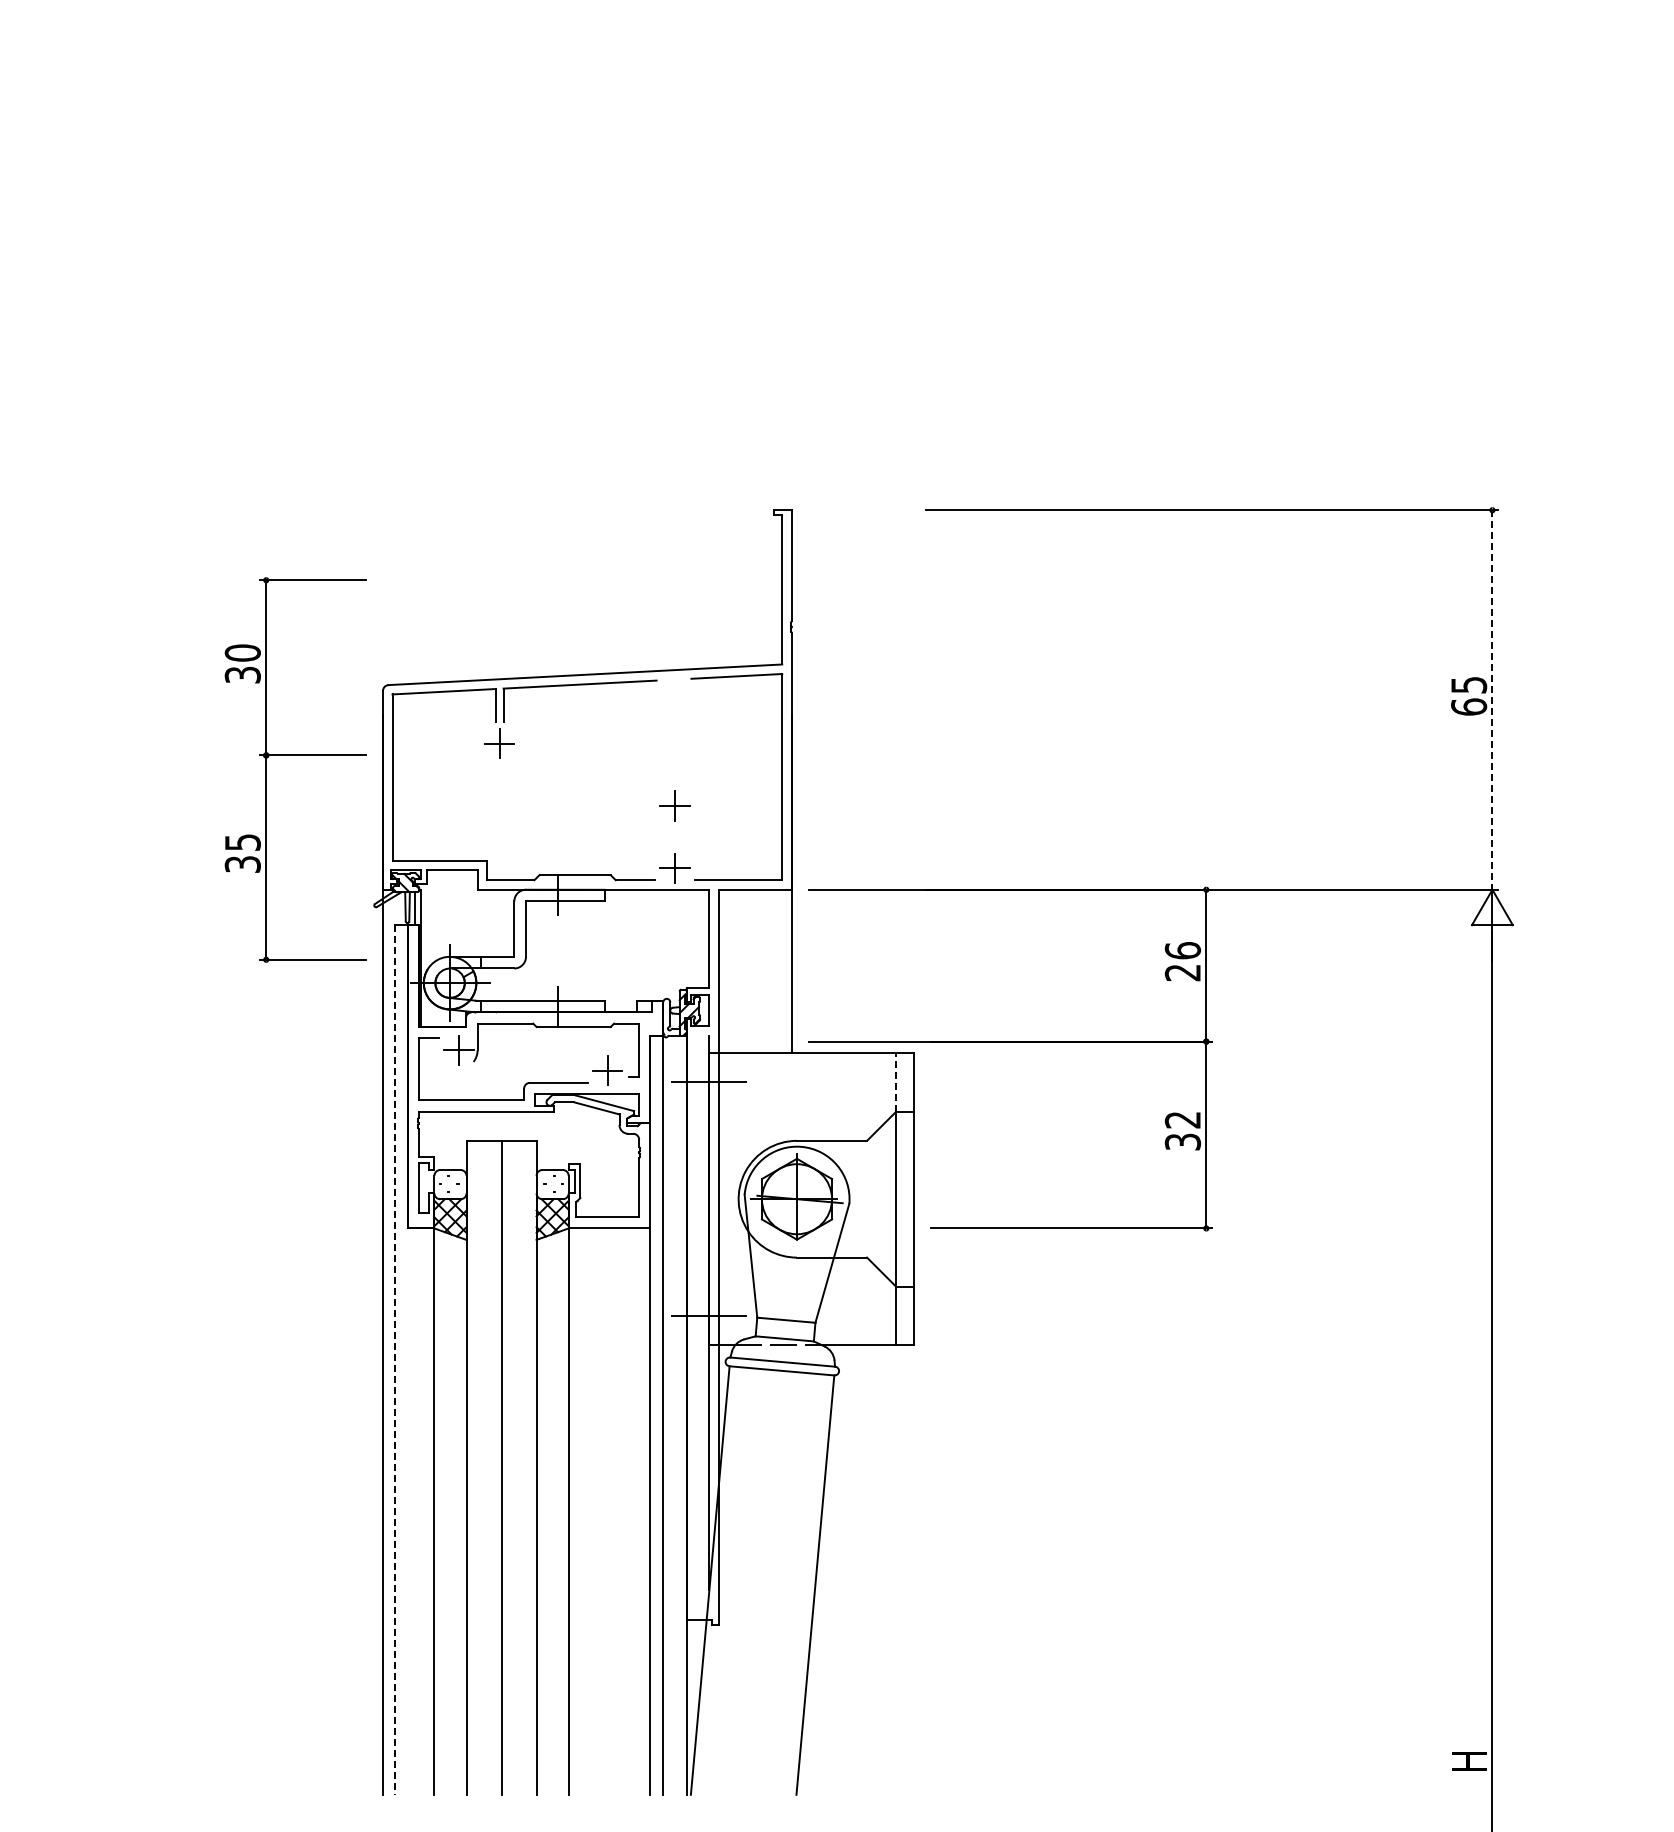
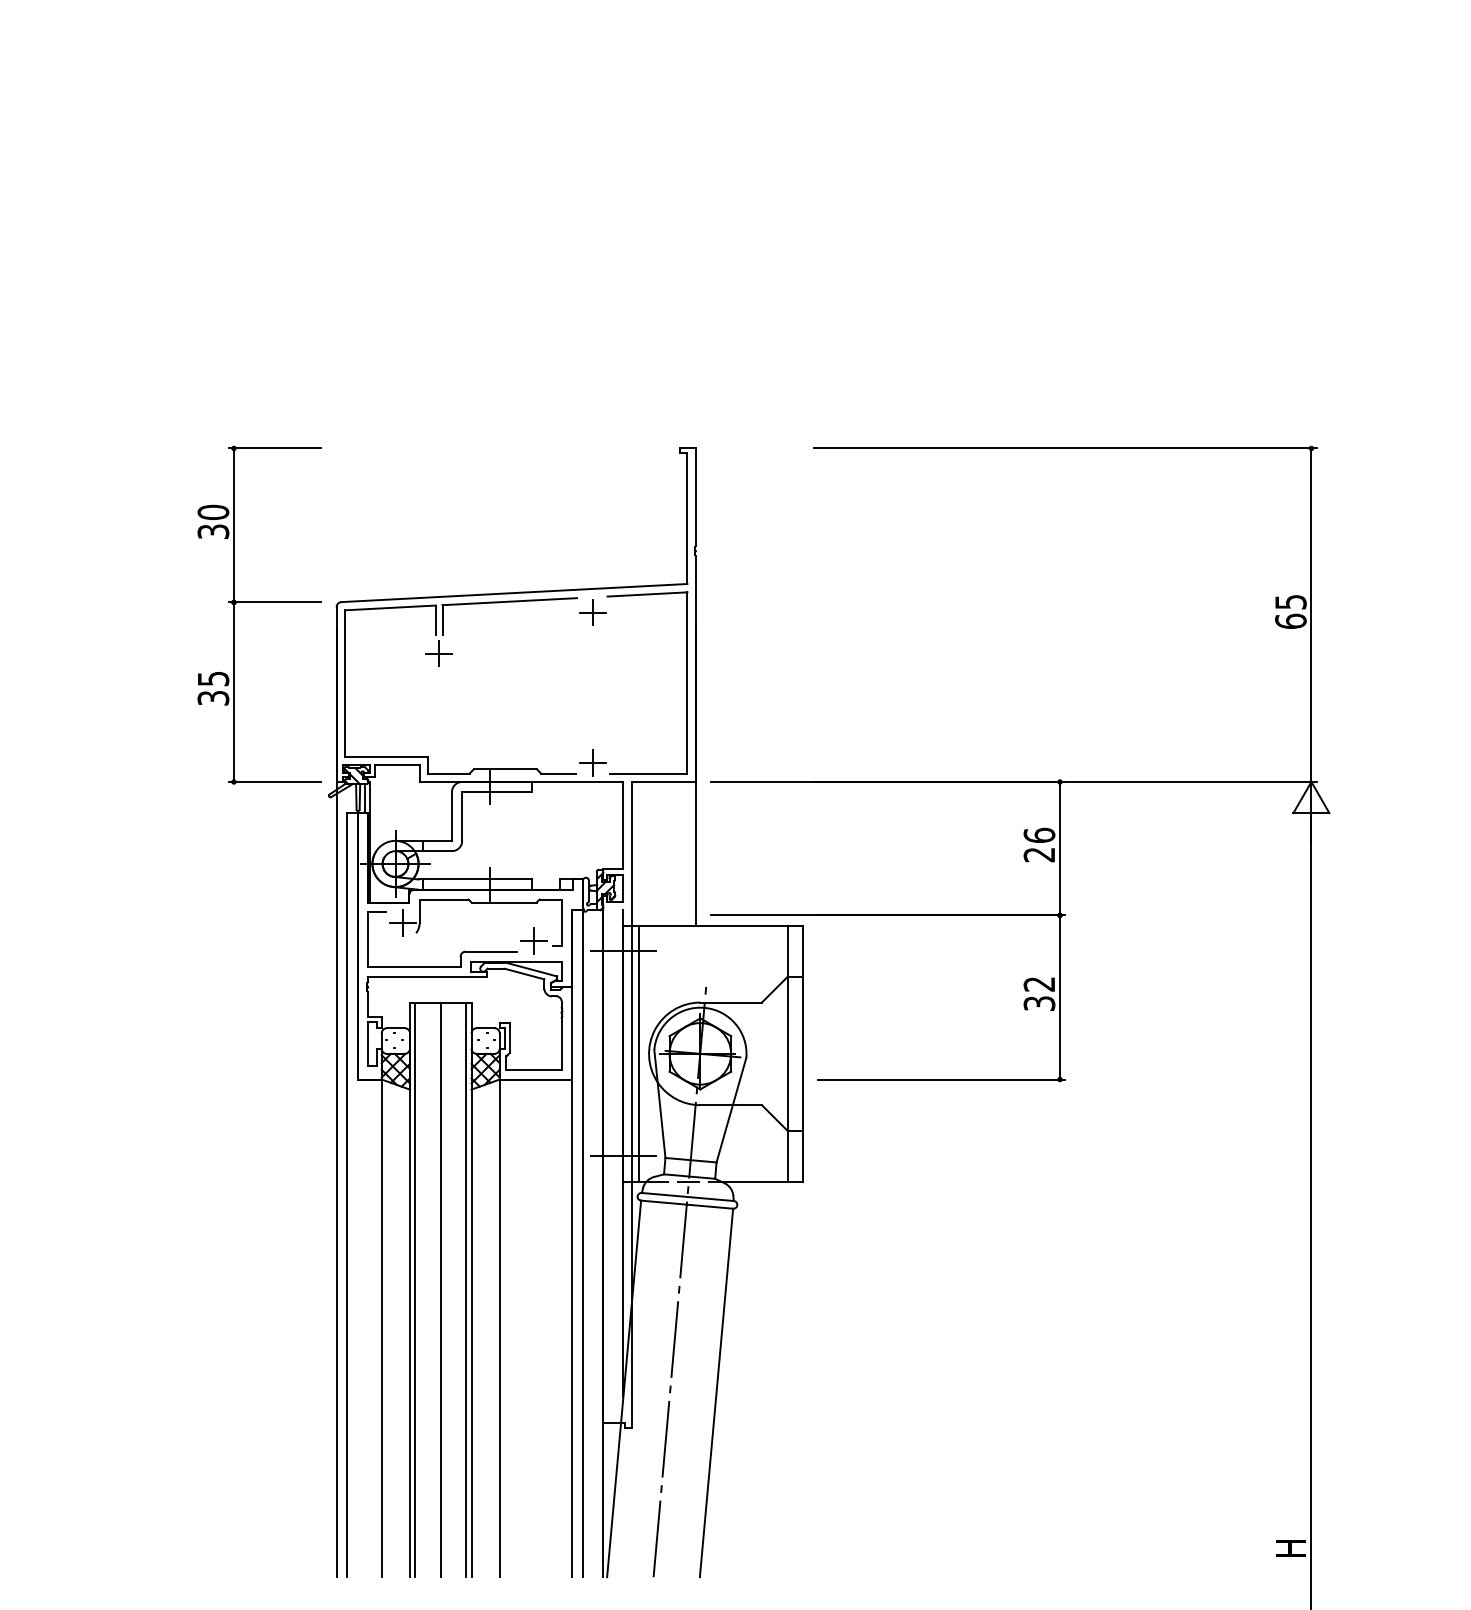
line: (1492, 699) -> (1311, 614), dashed -> solid
part: (295, 755) -> (259, 602), moved
part: (674, 805) -> (592, 612), moved
line: (896, 1081) -> (787, 950), dashed -> solid
line: (726, 1199) -> (638, 1054), added
line: (394, 1360) -> (346, 1195), dashed -> solid
line: (773, 1455) -> (679, 1279), added
line: (472, 1467) -> (415, 1289), added
line: (530, 1467) -> (466, 1289), added

